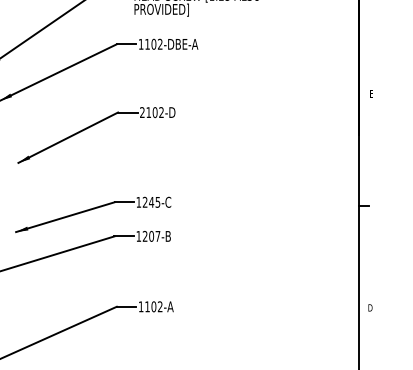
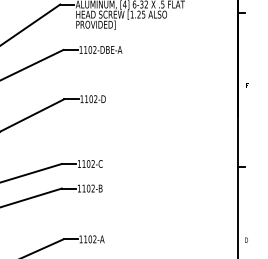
text: (142, 112) -> (82, 99), 2102-D -> 1102-D
text: (151, 201) -> (88, 163), 1245-C -> 1102-C
text: (151, 235) -> (88, 187), 1207-B -> 1102-B

